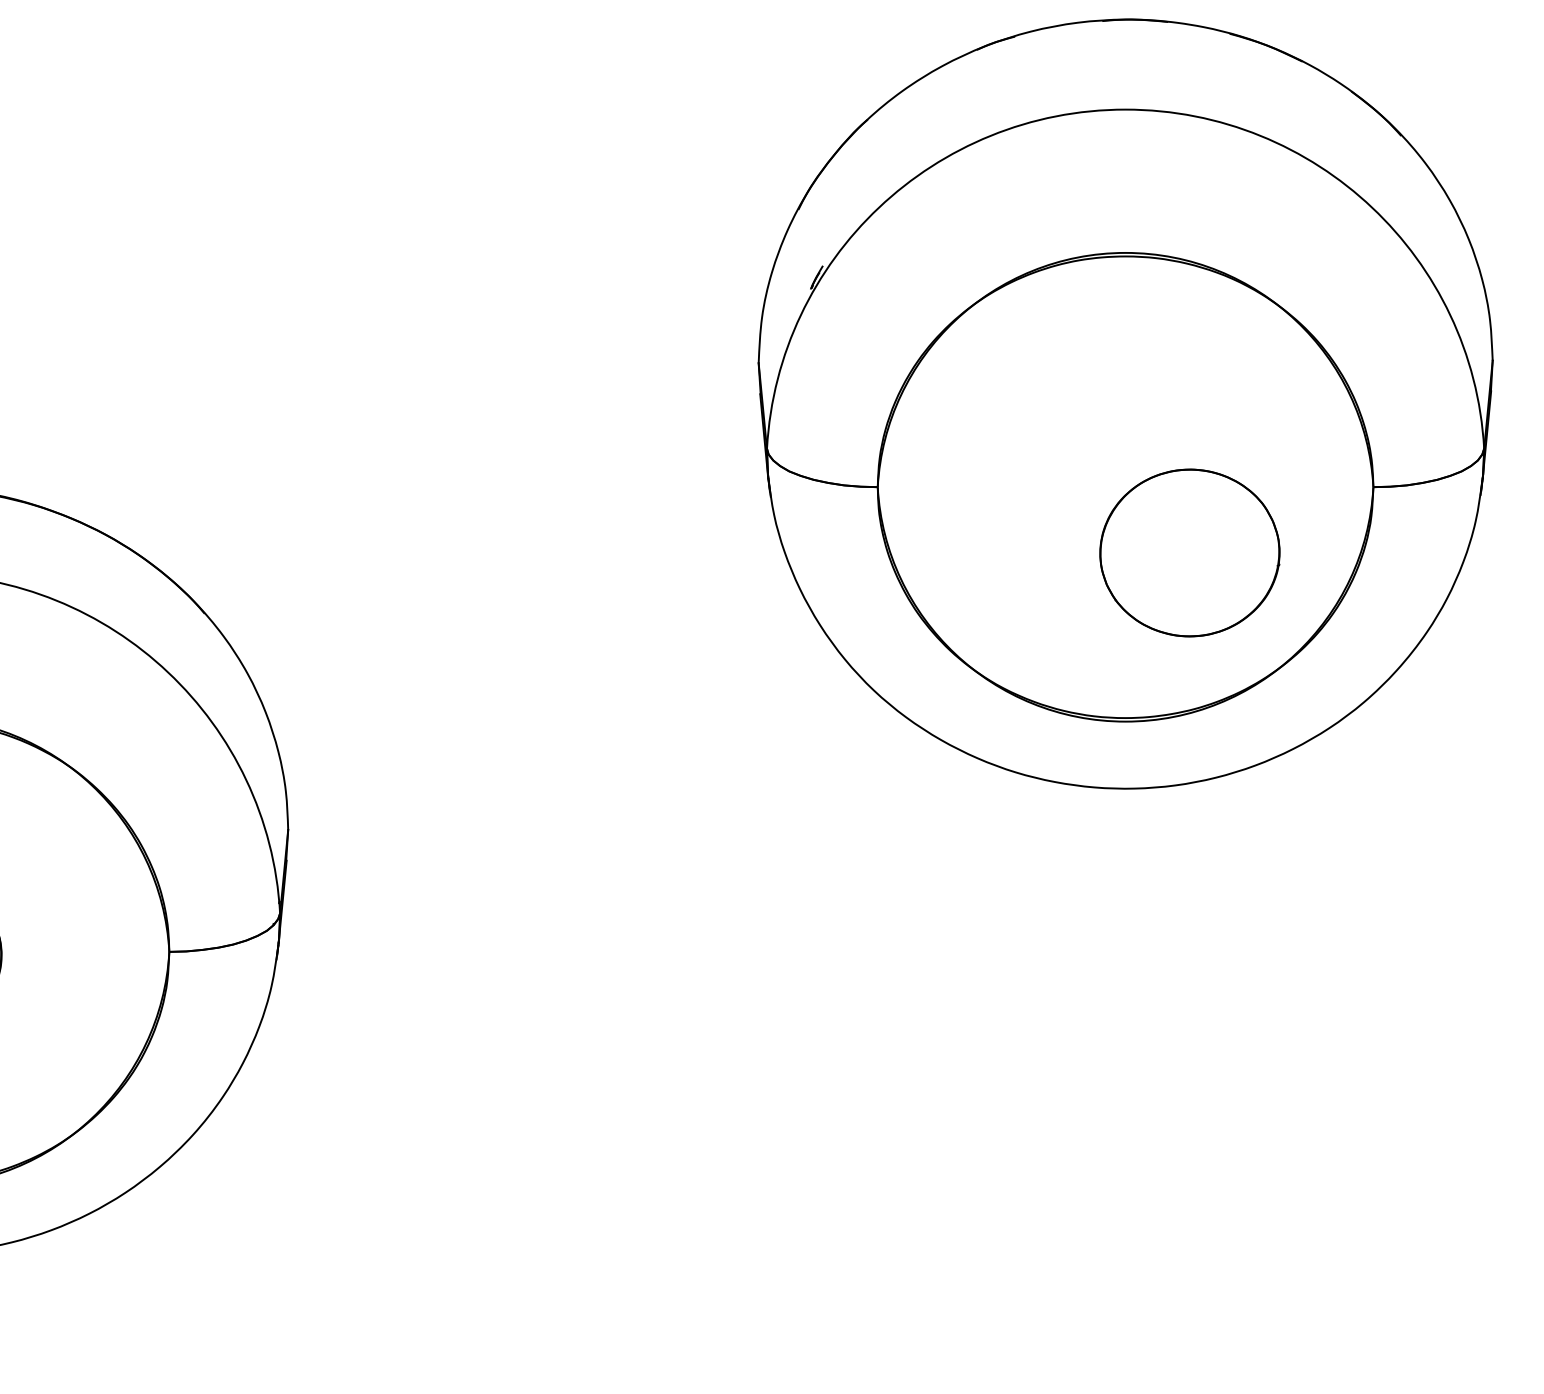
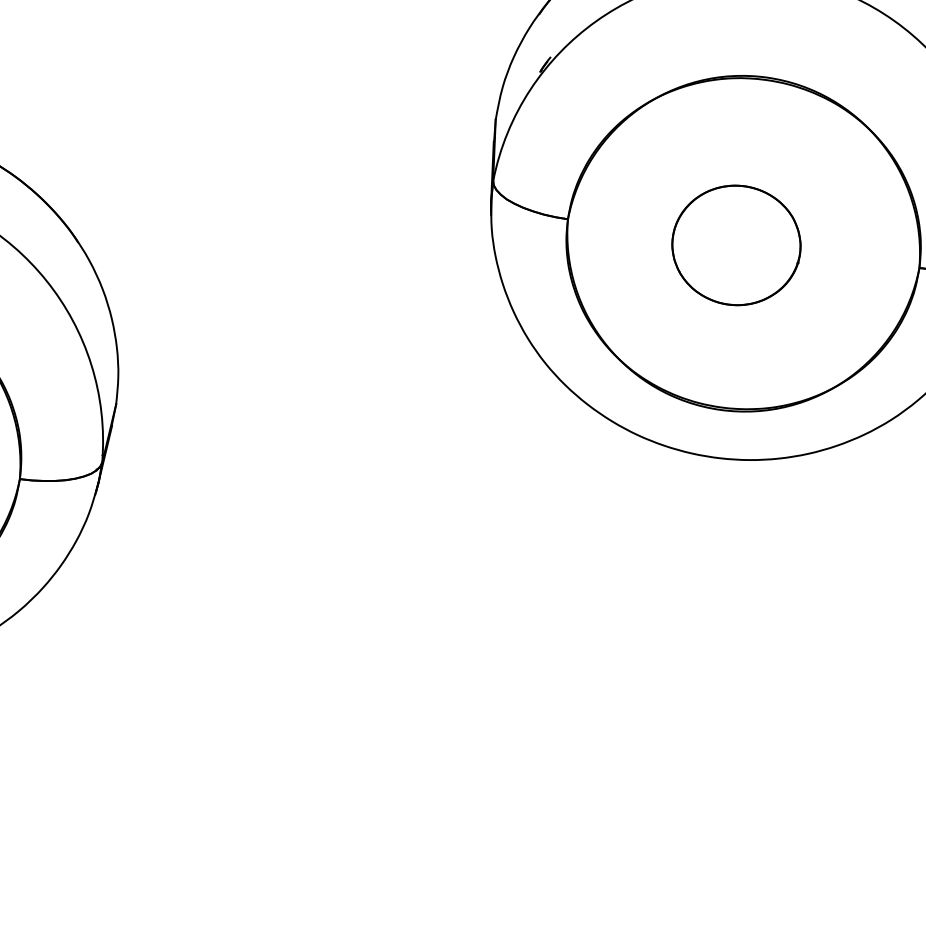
part: (1189, 552) -> (736, 245), moved

